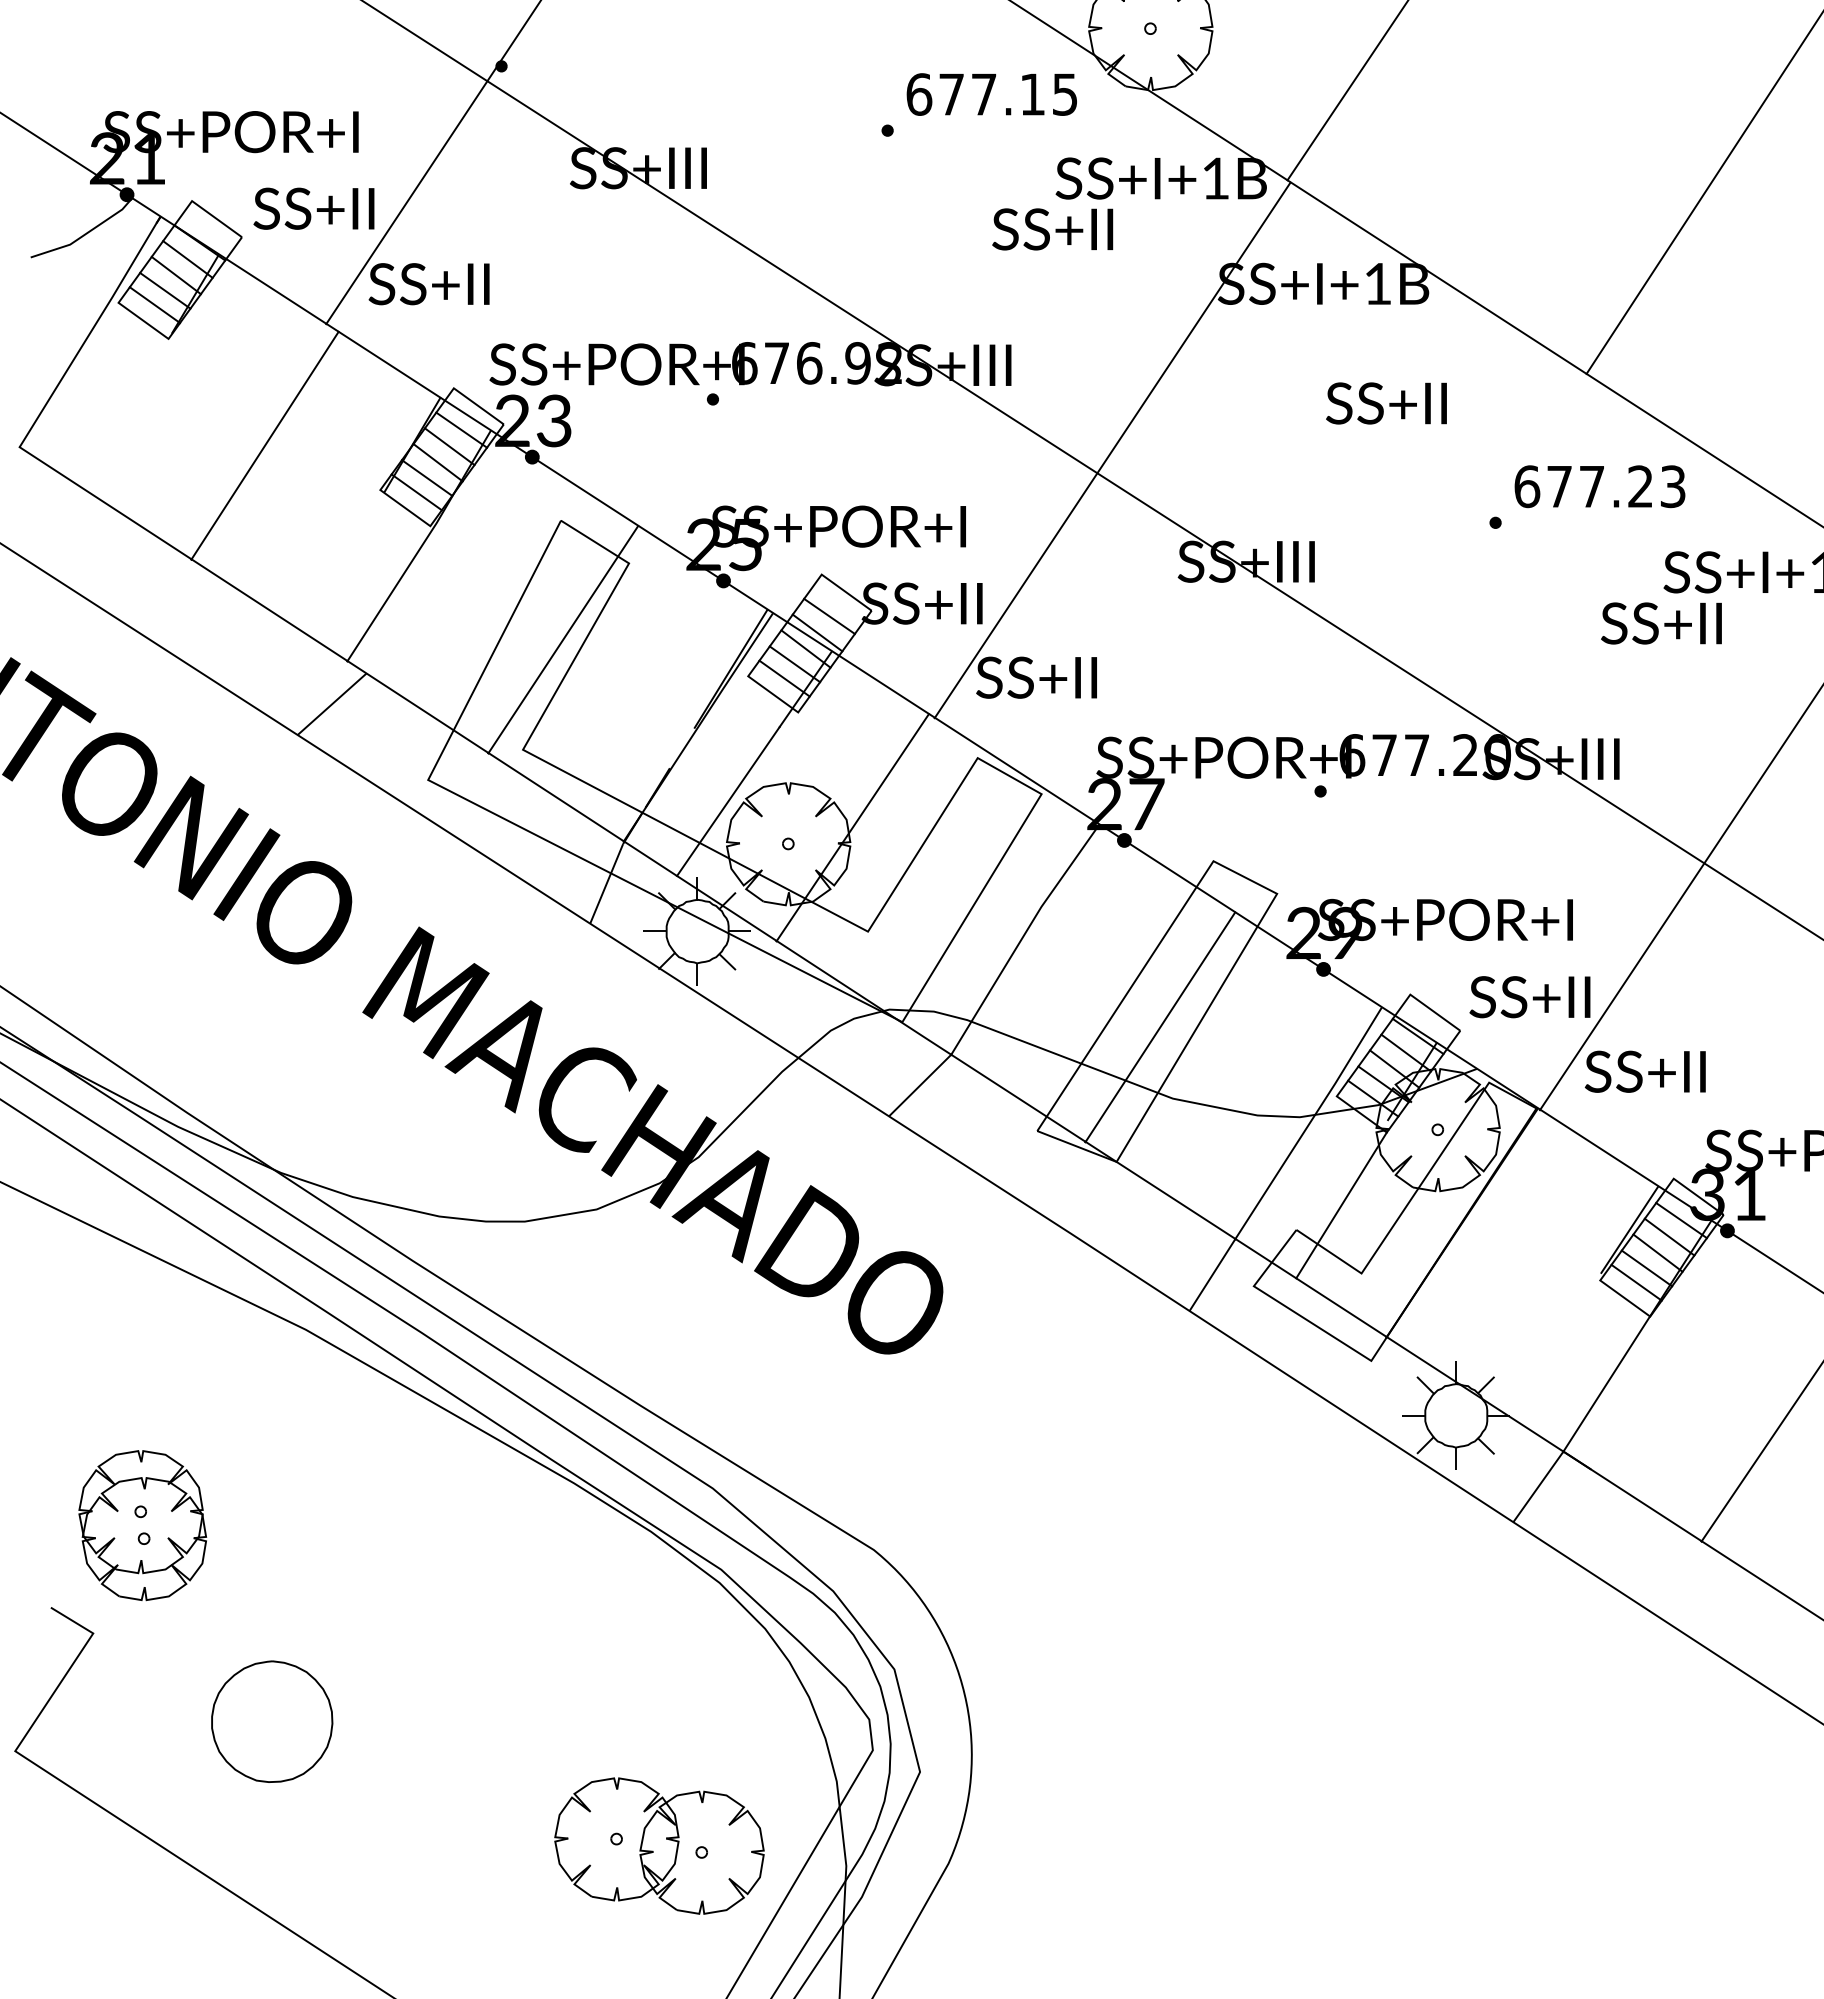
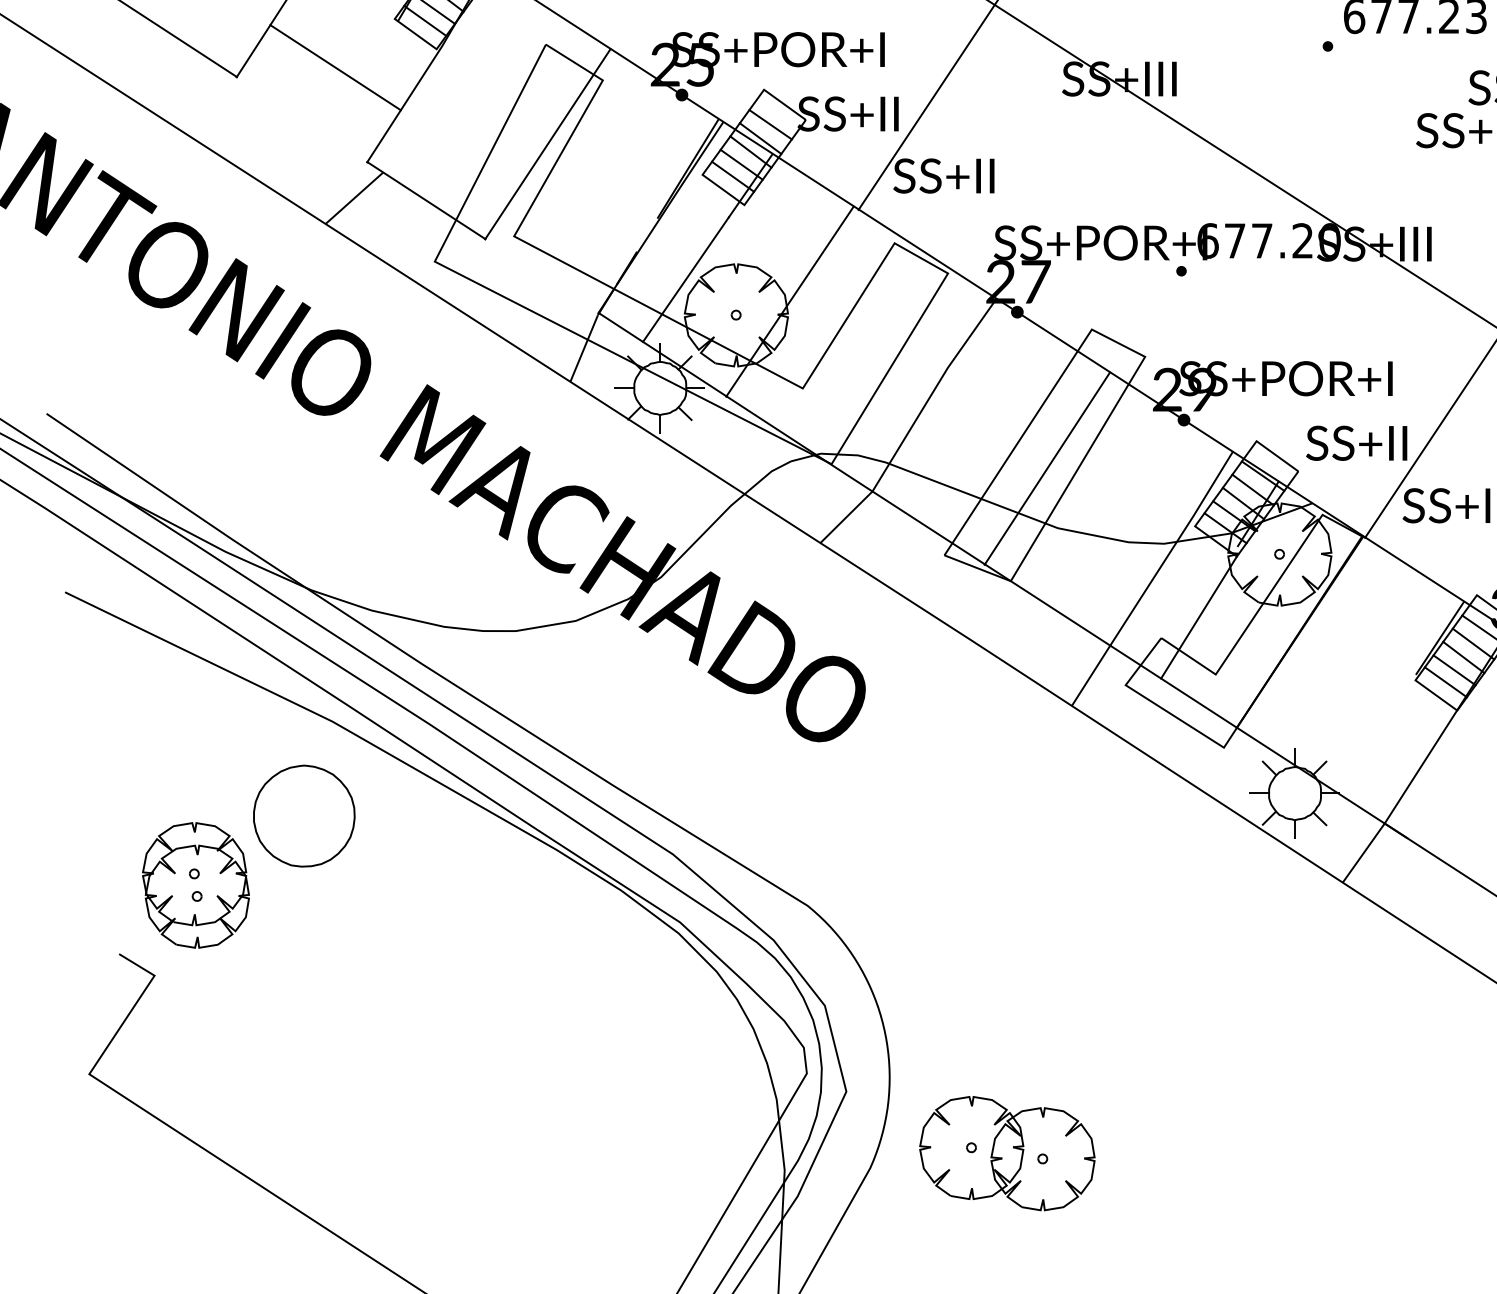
line: (269, 610) -> (335, 67), moved
line: (555, 797) -> (541, 276), removed
part: (272, 1721) -> (304, 815), moved
part: (659, 1845) -> (1007, 1153), moved

